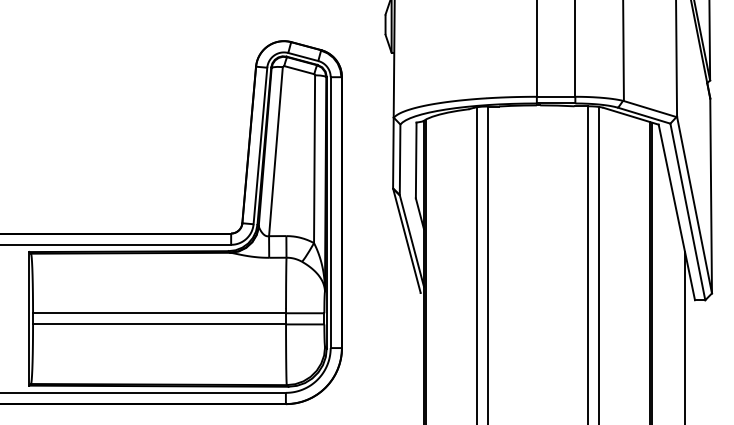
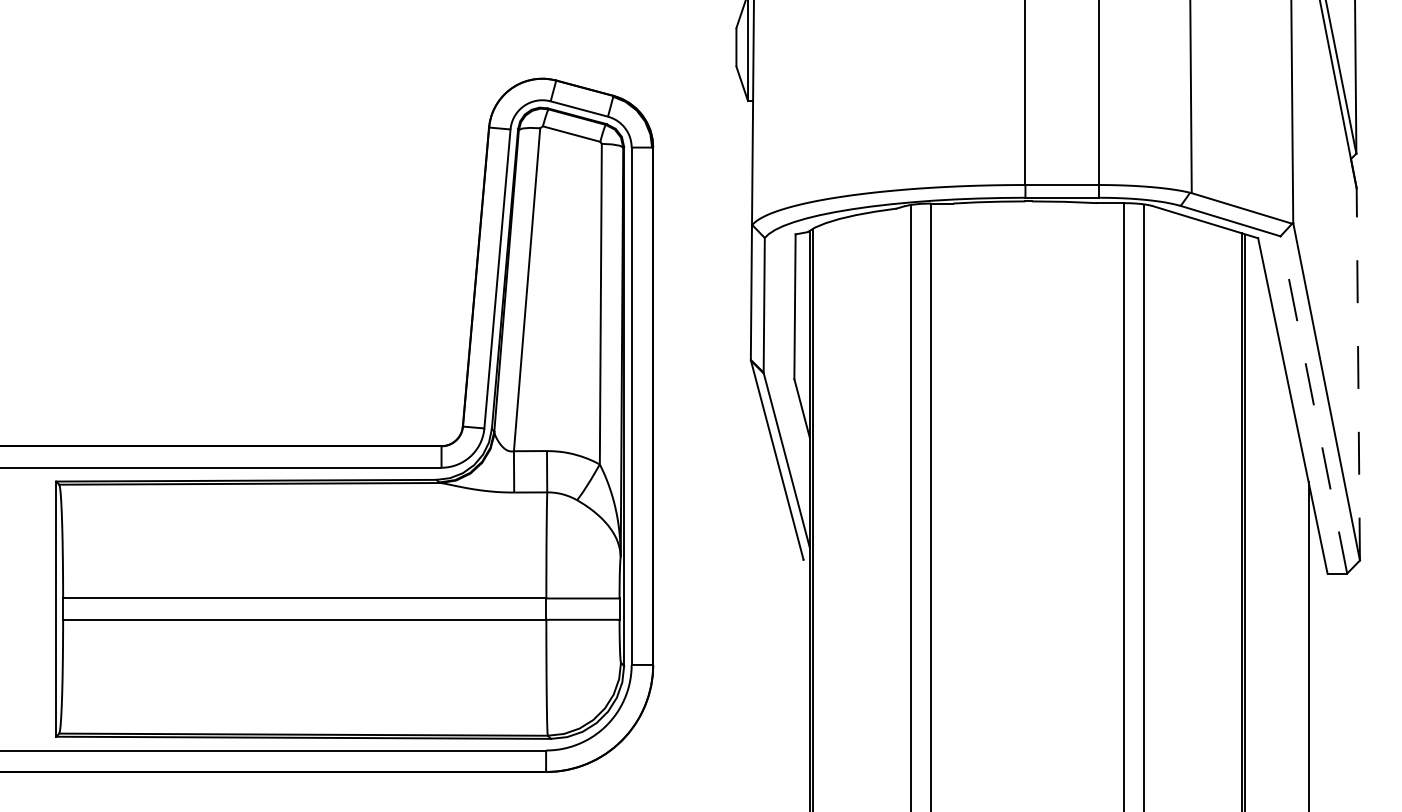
line: (711, 195) -> (1359, 373), solid -> dashed
line: (687, 211) -> (1313, 404), solid -> dashed

